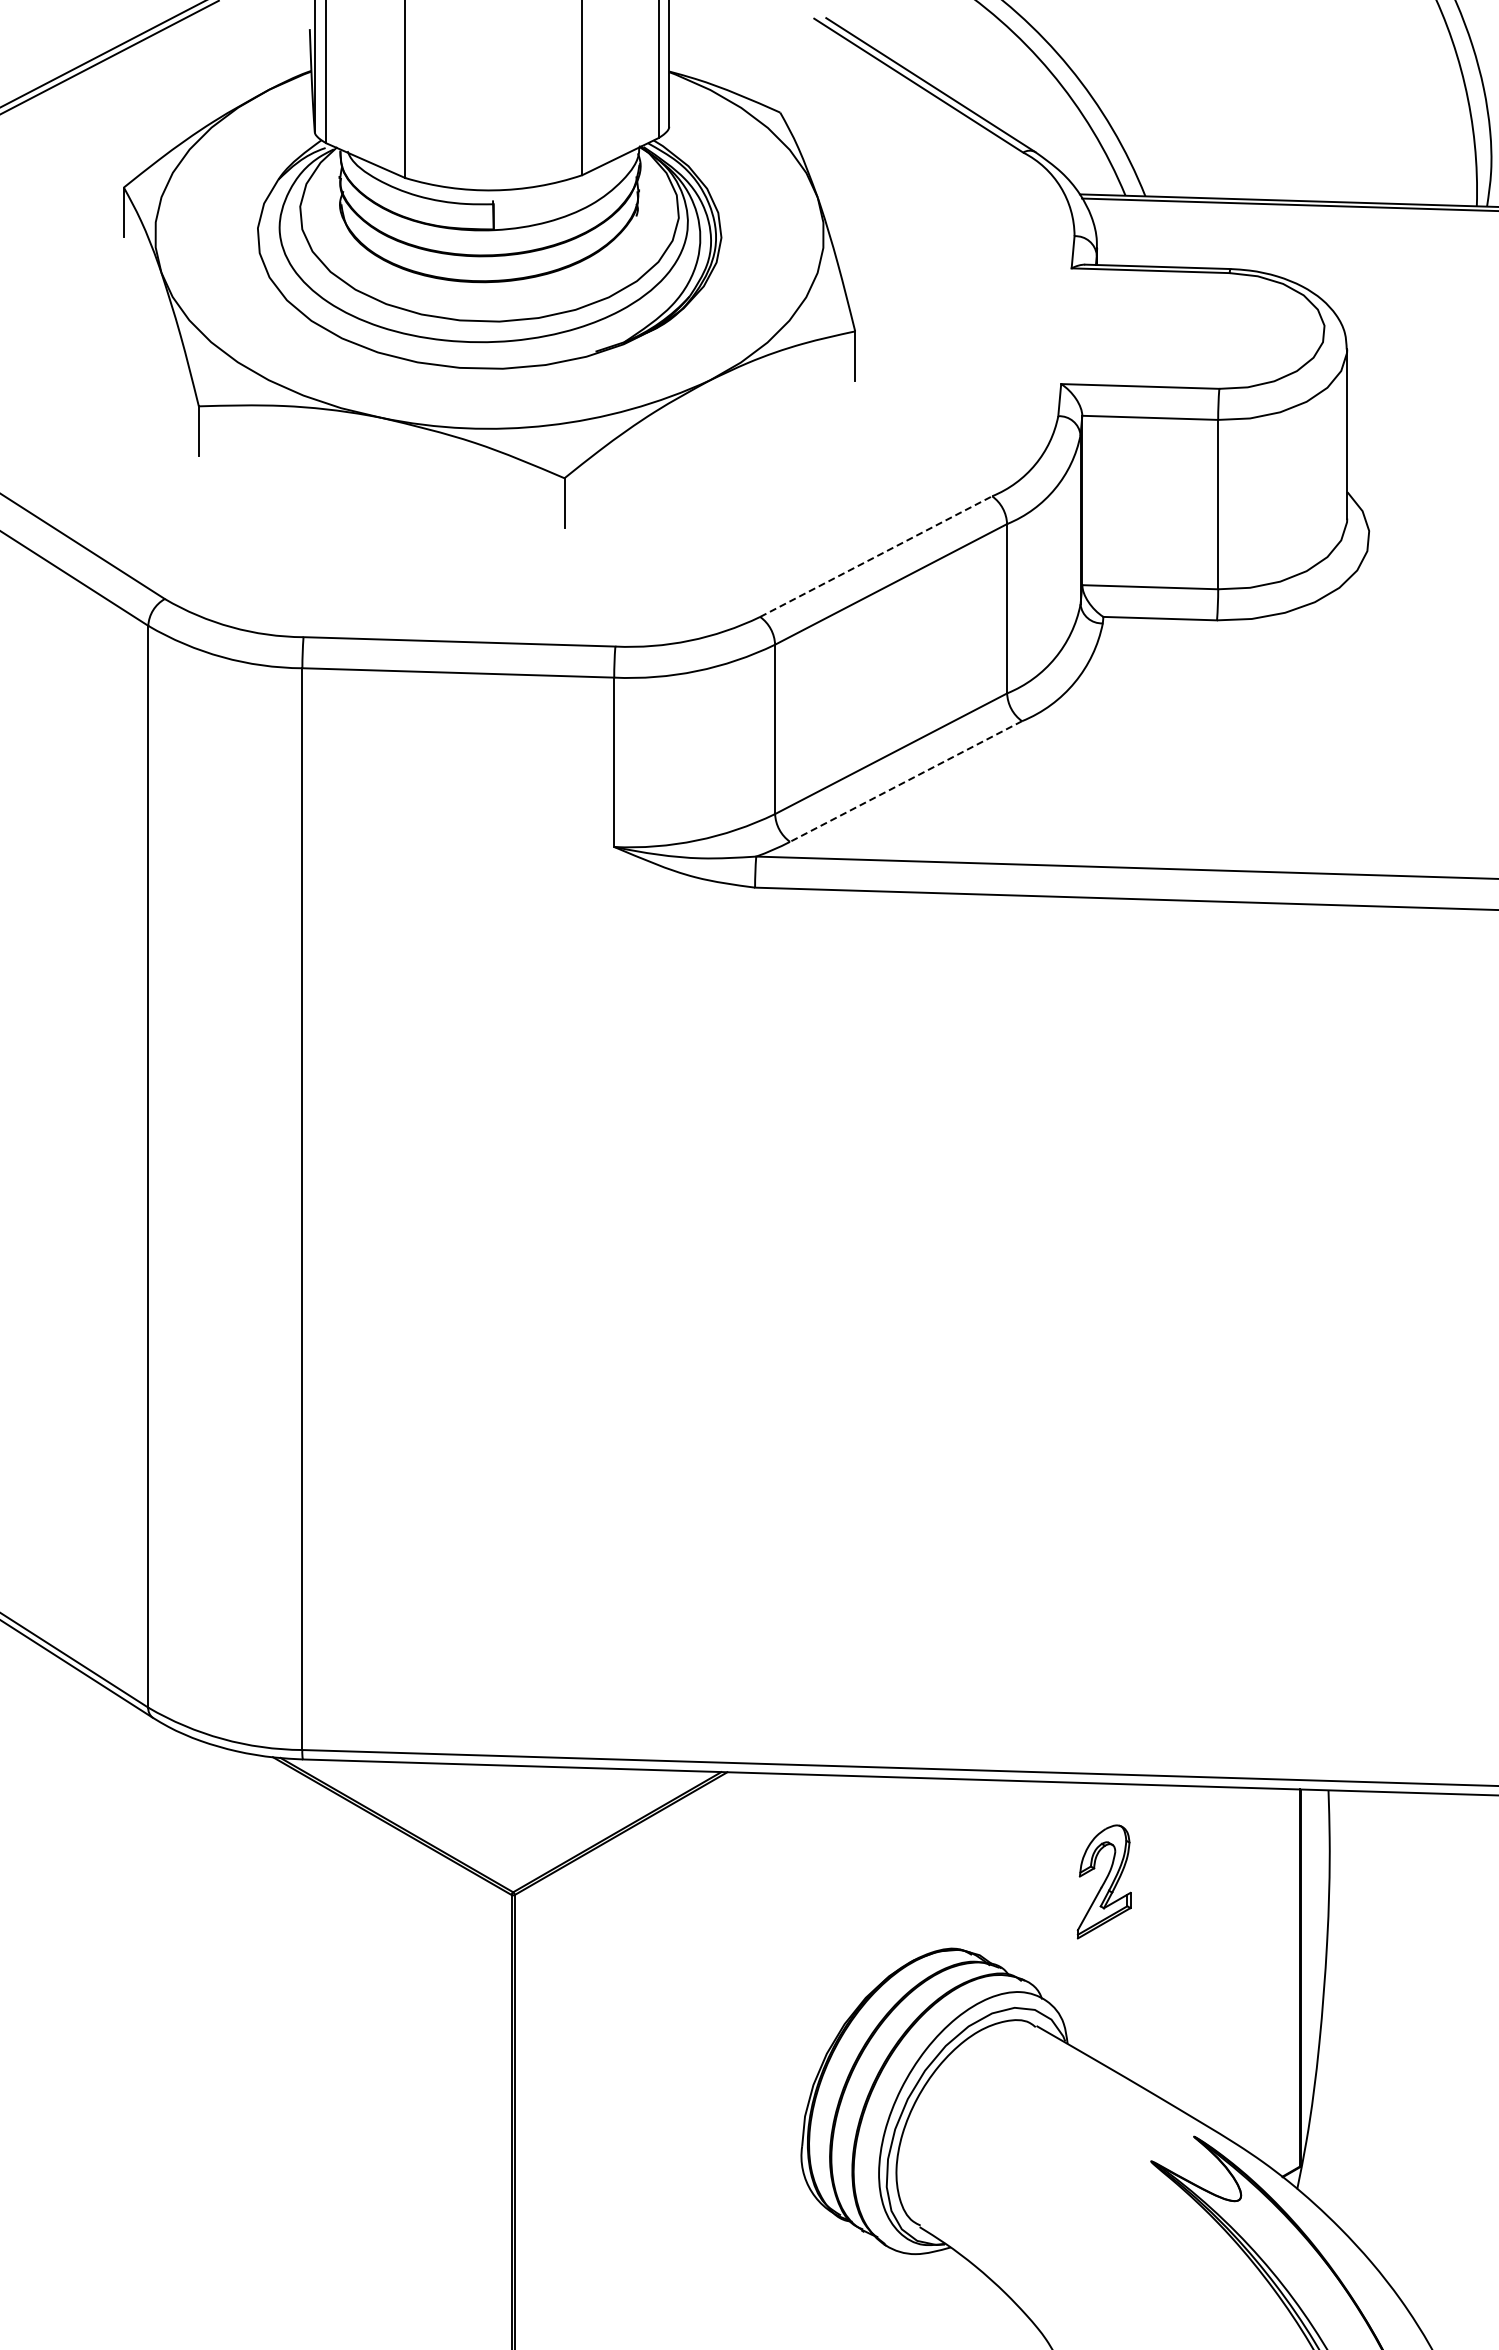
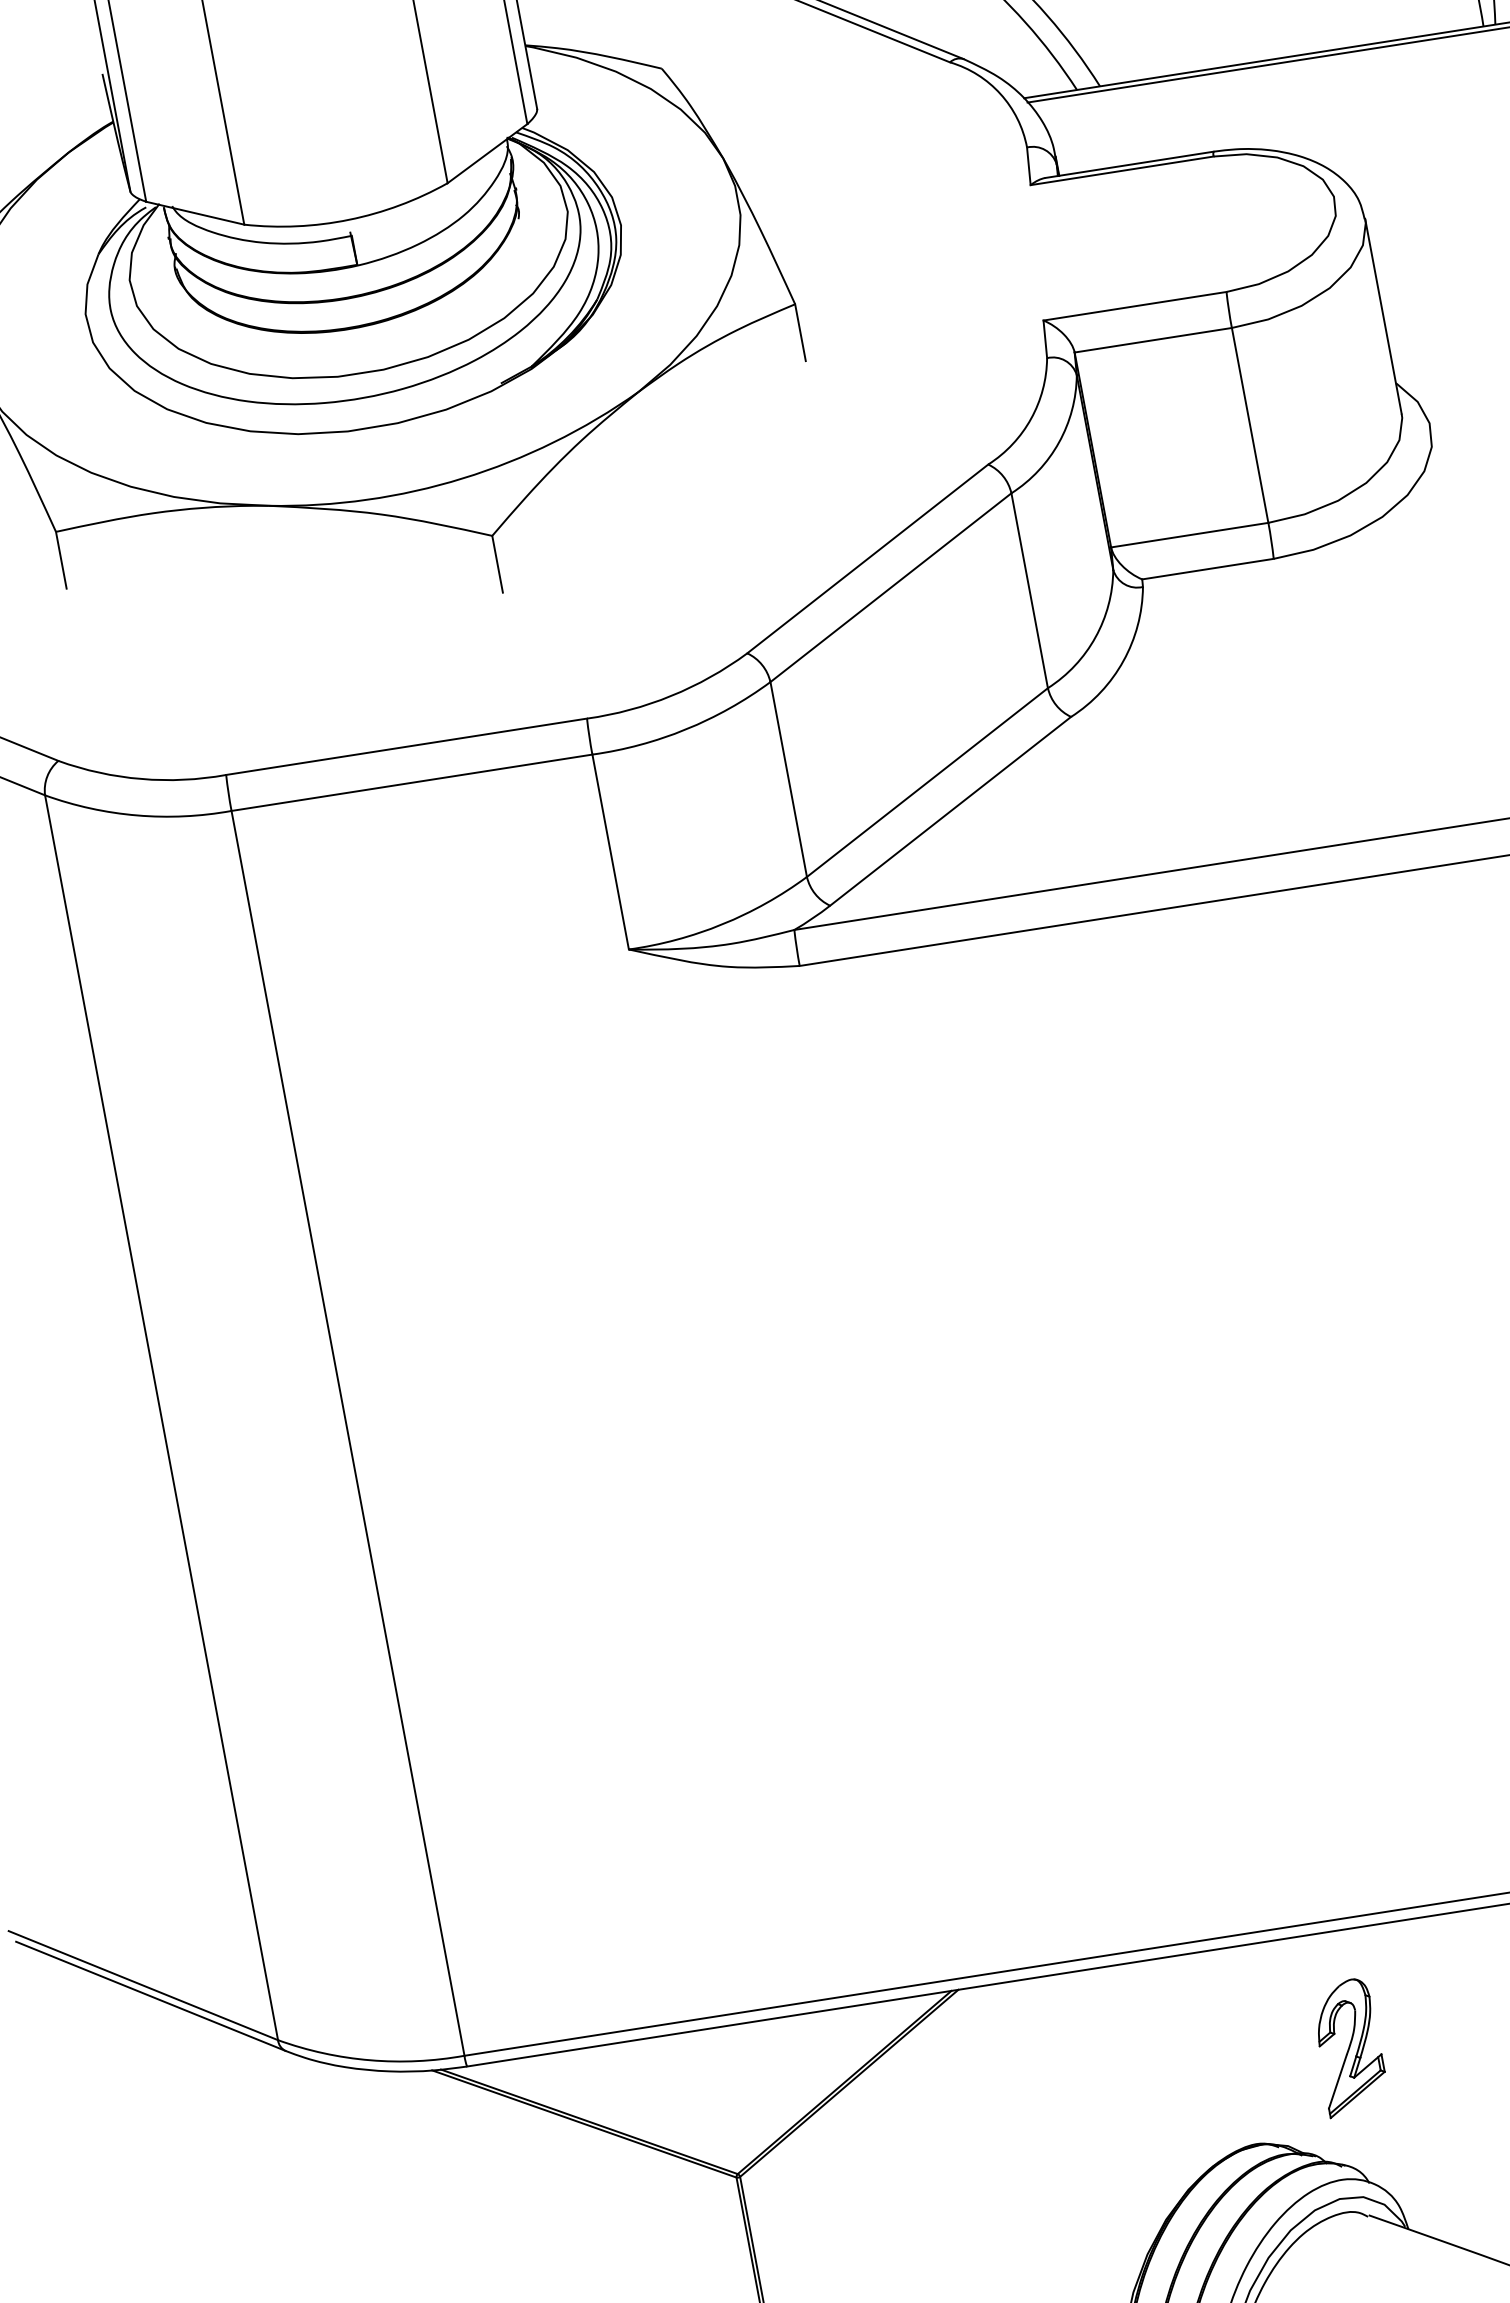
line: (876, 556) -> (868, 558), dashed -> solid
line: (906, 781) -> (951, 811), dashed -> solid
part: (1103, 1881) -> (1347, 2047), moved

